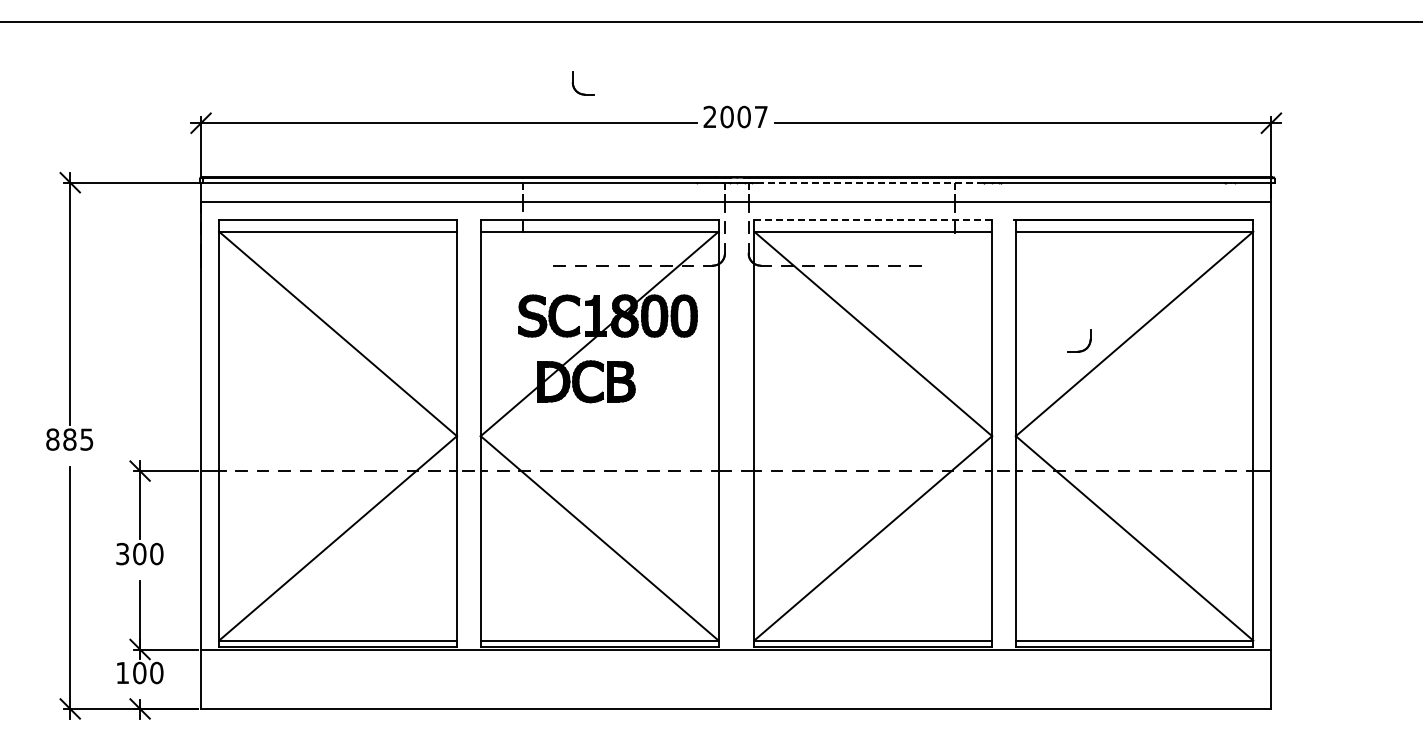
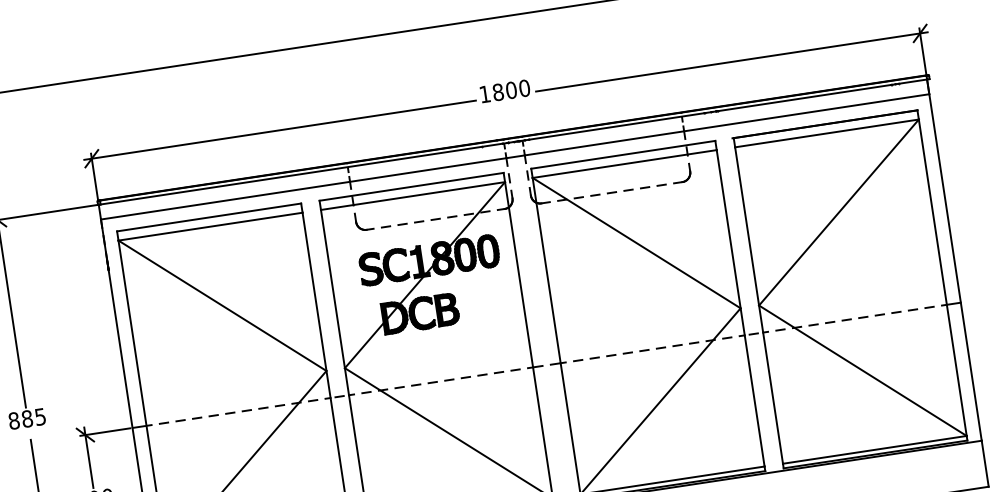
part: (574, 85) -> (357, 224), moved
text: (735, 116) -> (504, 90), 2007 -> 1800
line: (870, 182) -> (616, 126), dashed -> solid
line: (873, 219) -> (623, 154), dashed -> solid
part: (1087, 345) -> (688, 176), moved

